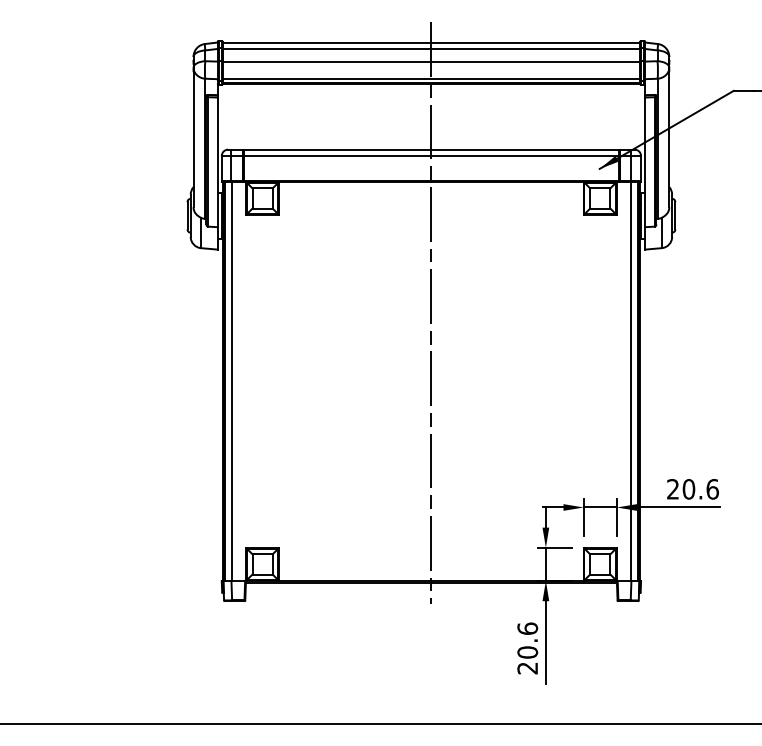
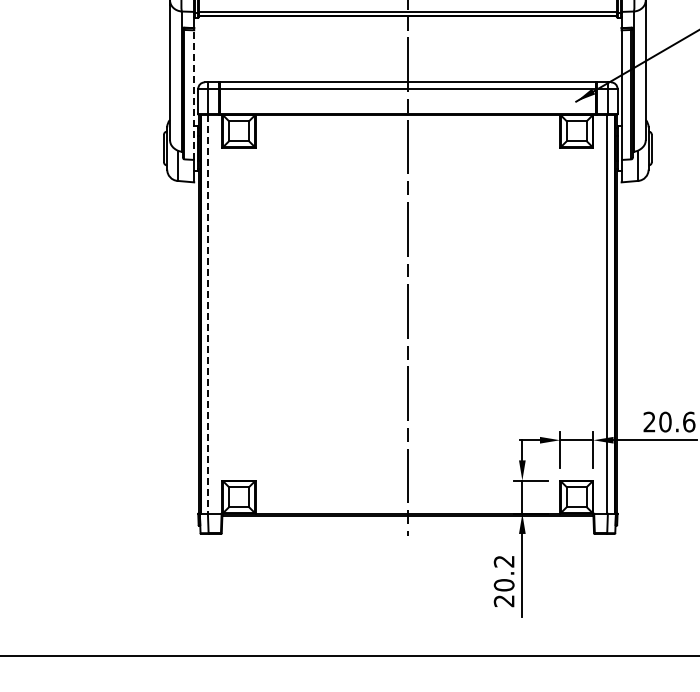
line: (217, 162) -> (193, 95), solid -> dashed
line: (231, 381) -> (207, 314), solid -> dashed
text: (527, 628) -> (503, 561), 20.6 -> 20.2

